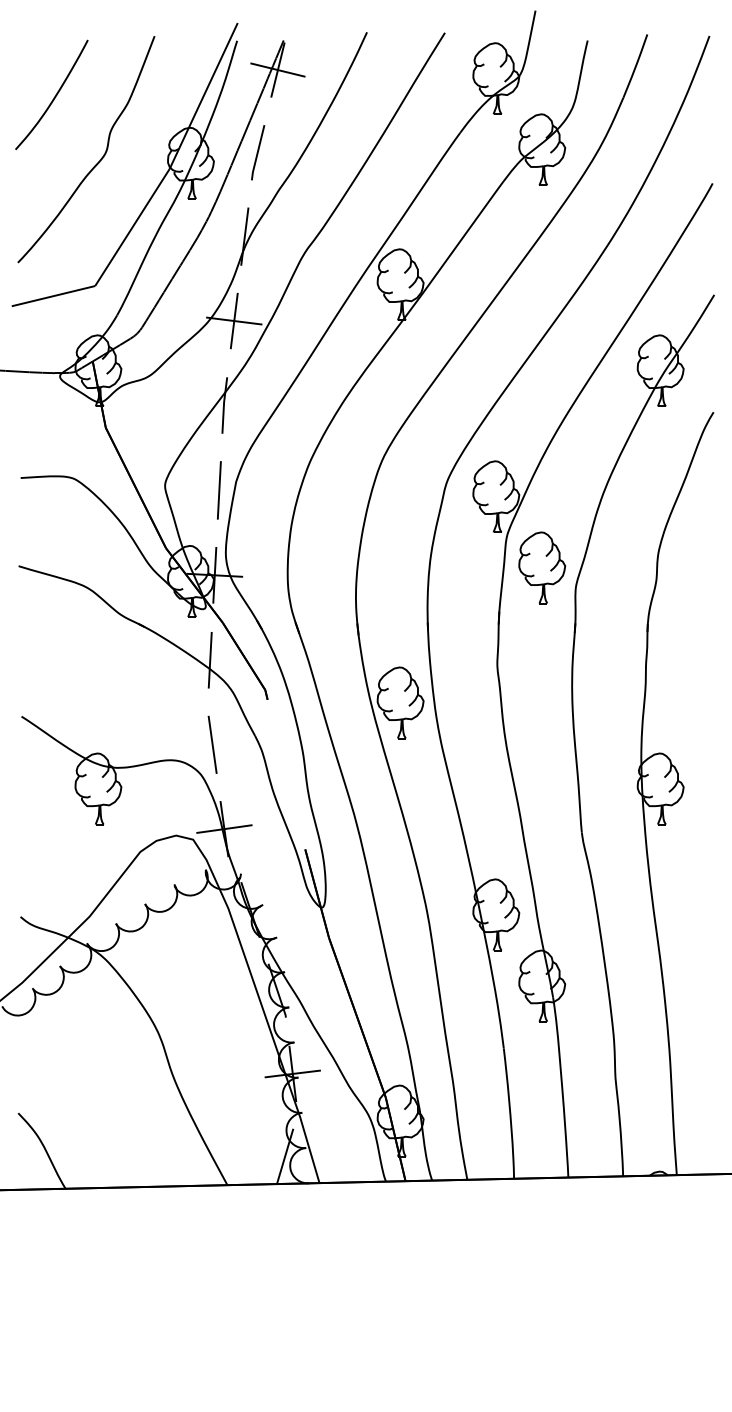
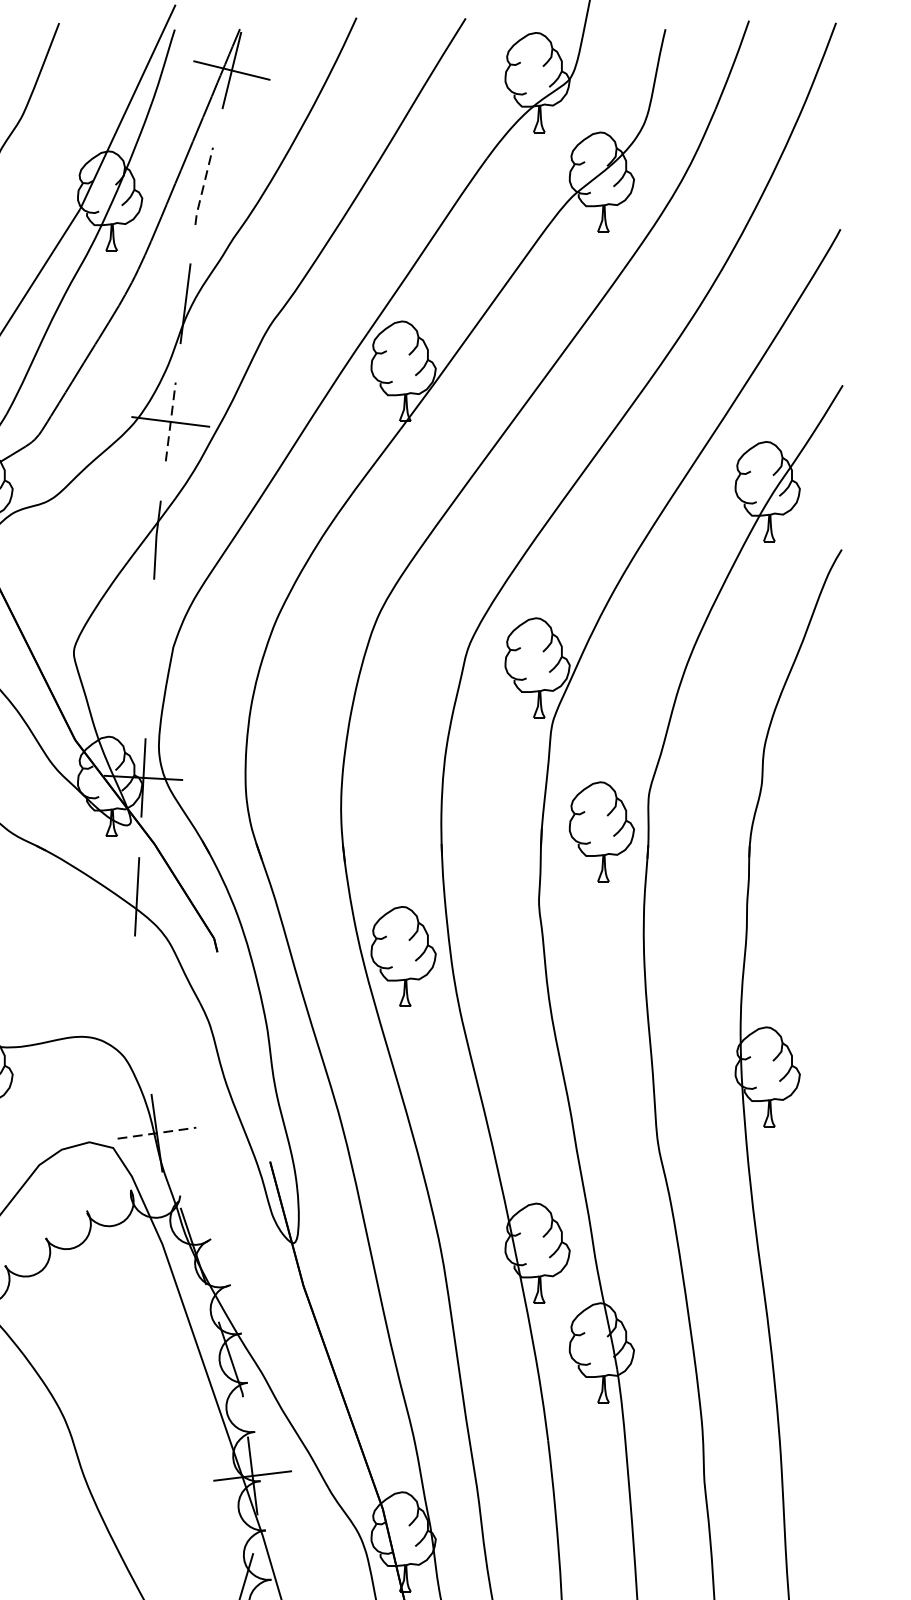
line: (257, 153) -> (203, 187), solid -> dashed
line: (234, 321) -> (171, 422), solid -> dashed
line: (218, 490) -> (148, 659), removed
part: (542, 567) -> (602, 831), moved
line: (212, 744) -> (140, 1014), removed
line: (224, 829) -> (157, 1133), solid -> dashed

